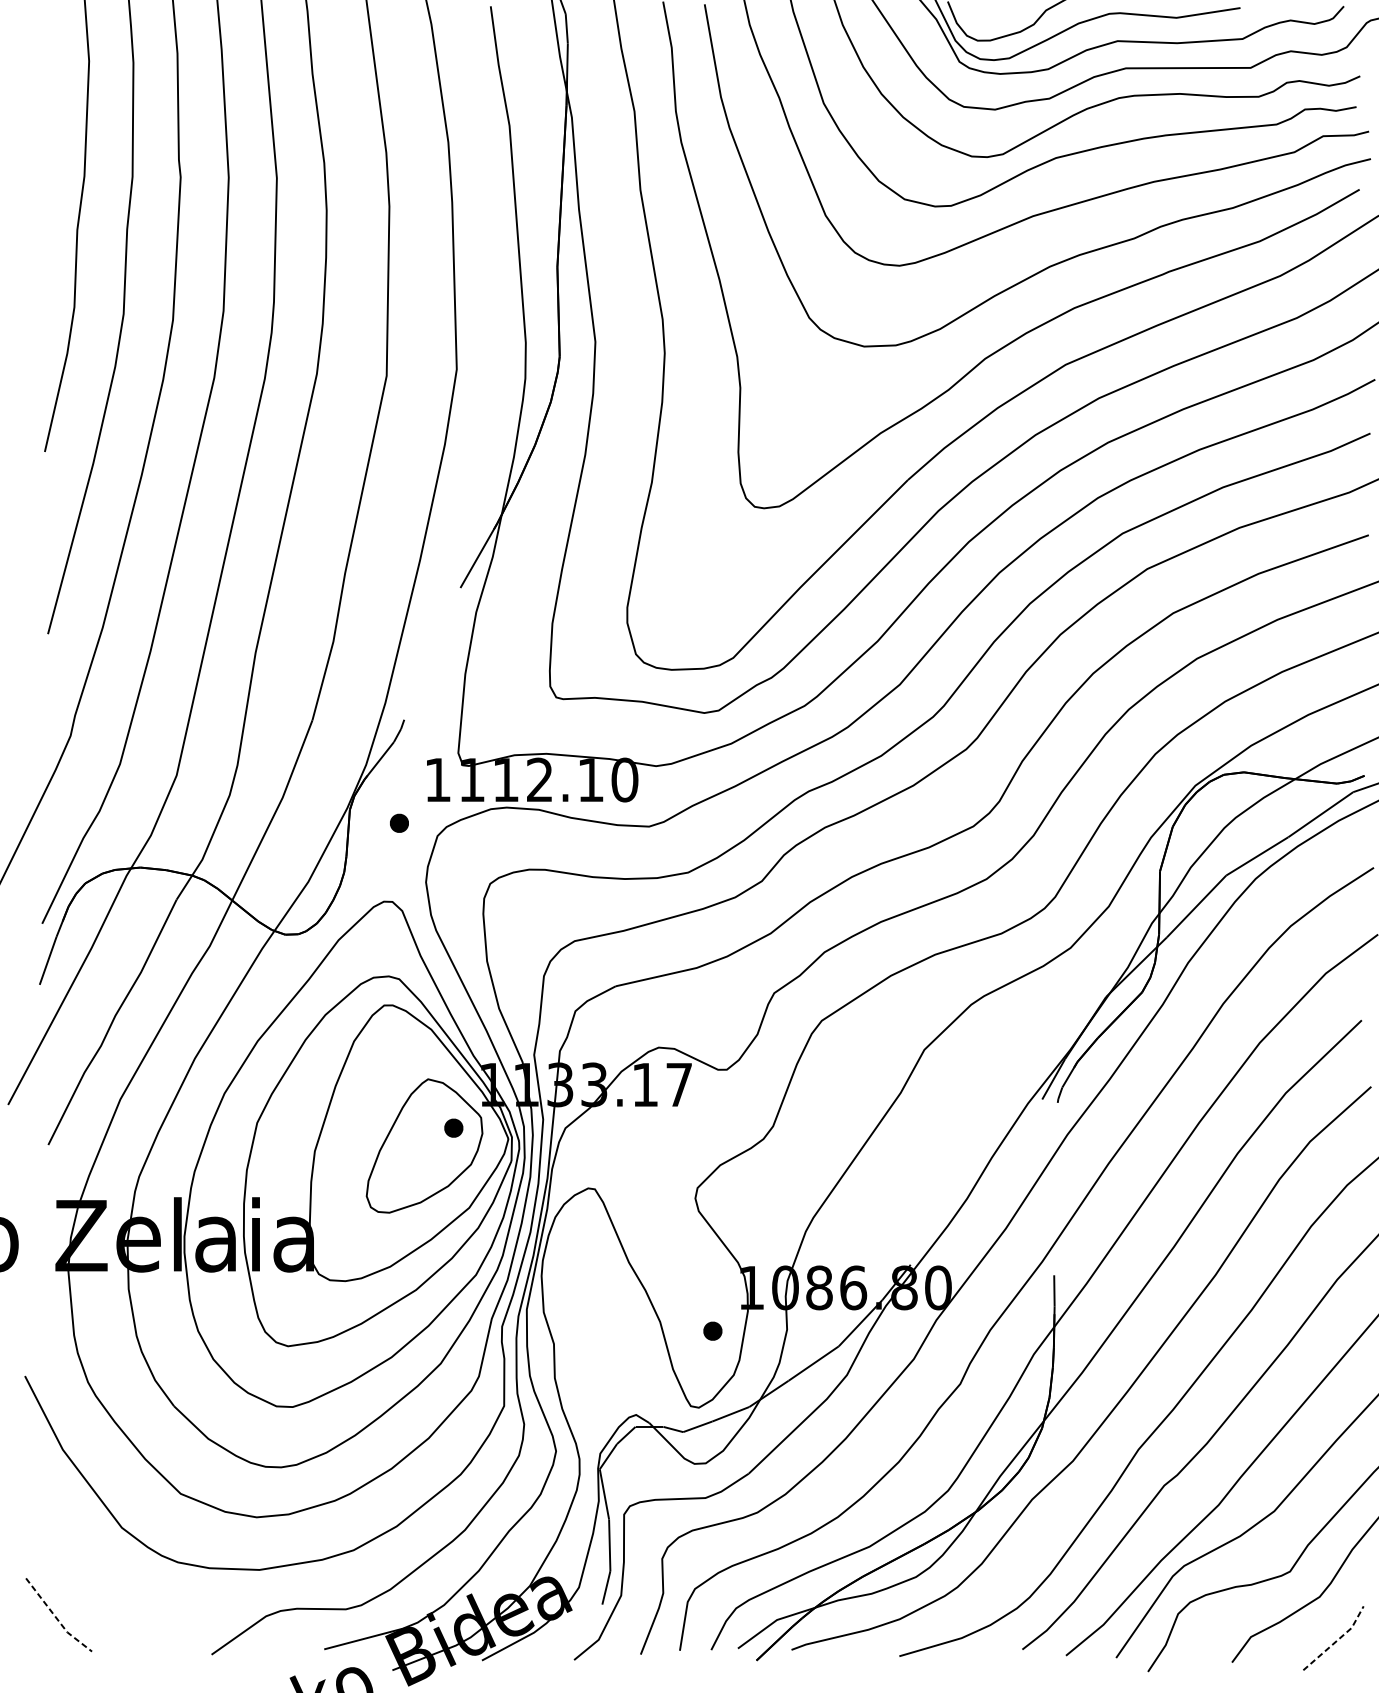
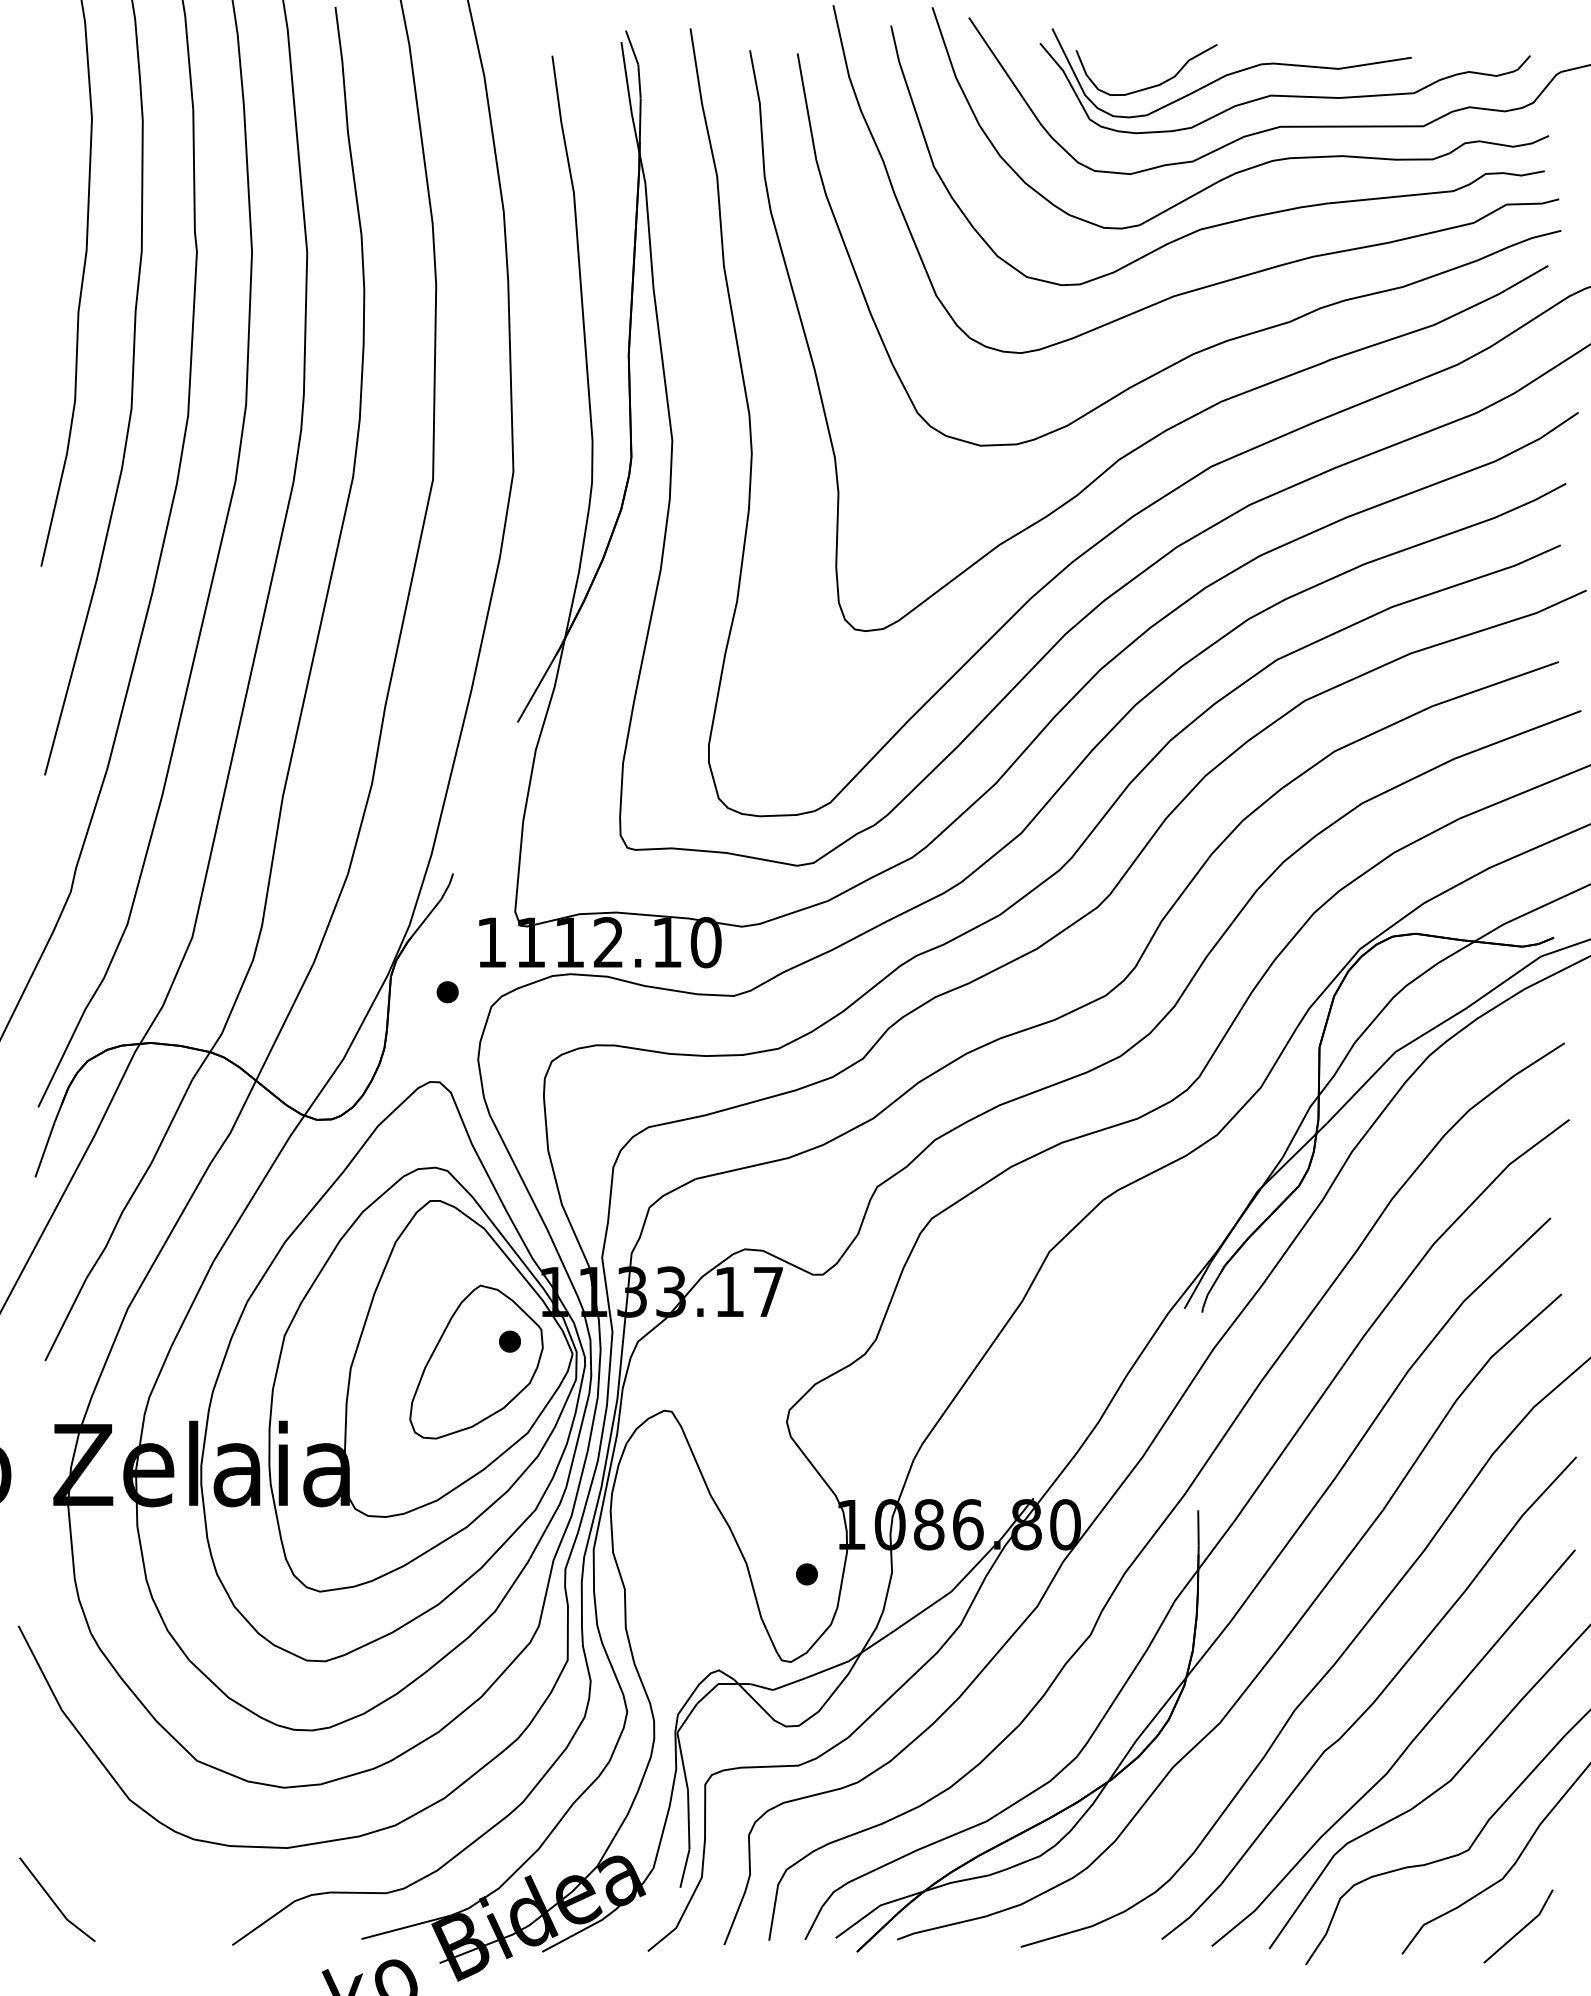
line: (56, 1618) -> (54, 1903), dashed -> solid
line: (1337, 1640) -> (1522, 1928), dashed -> solid

